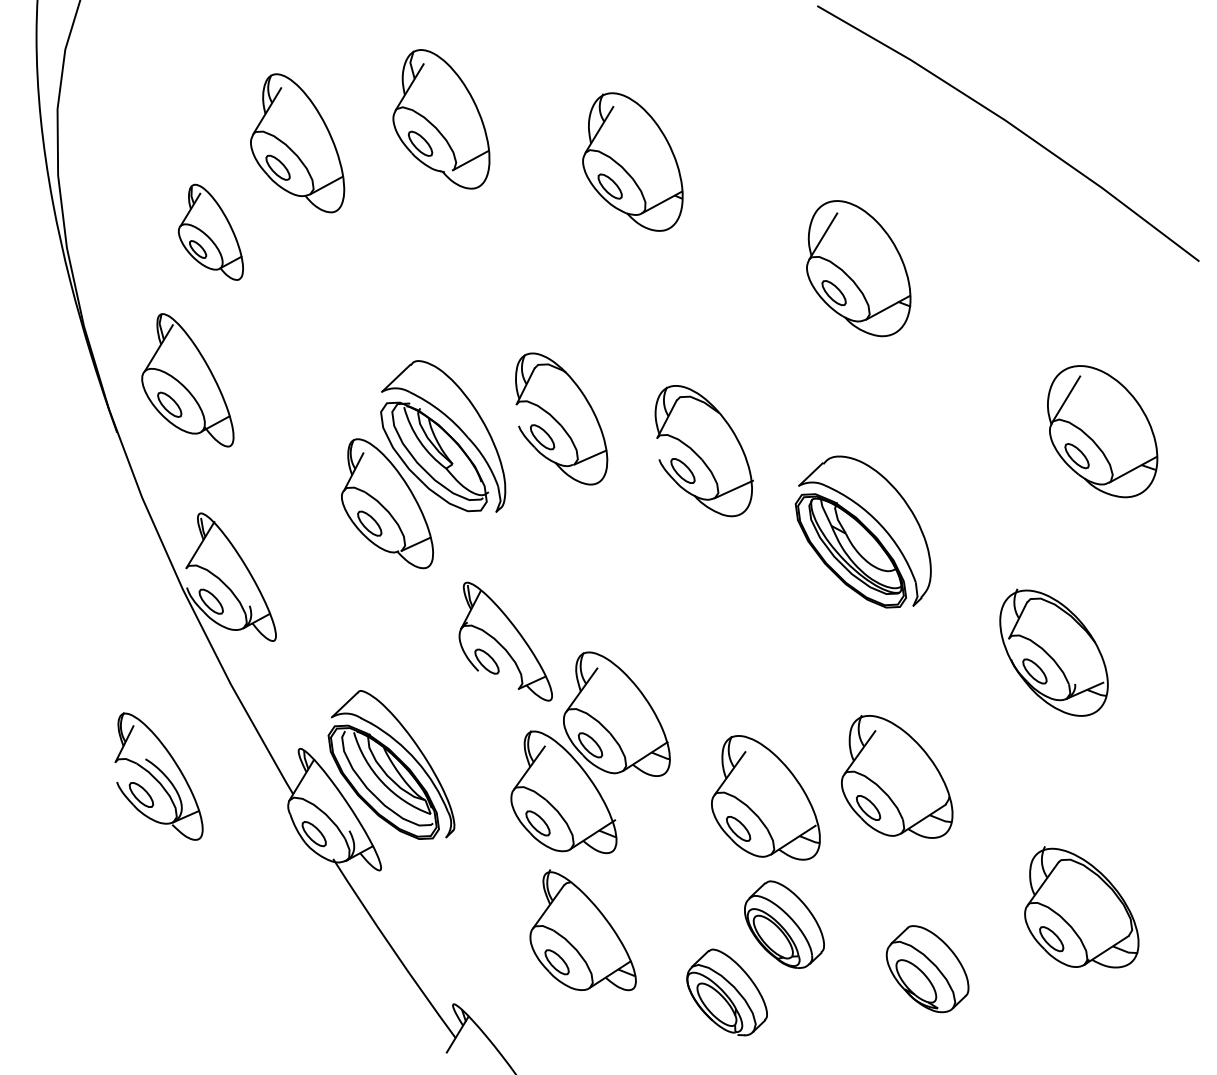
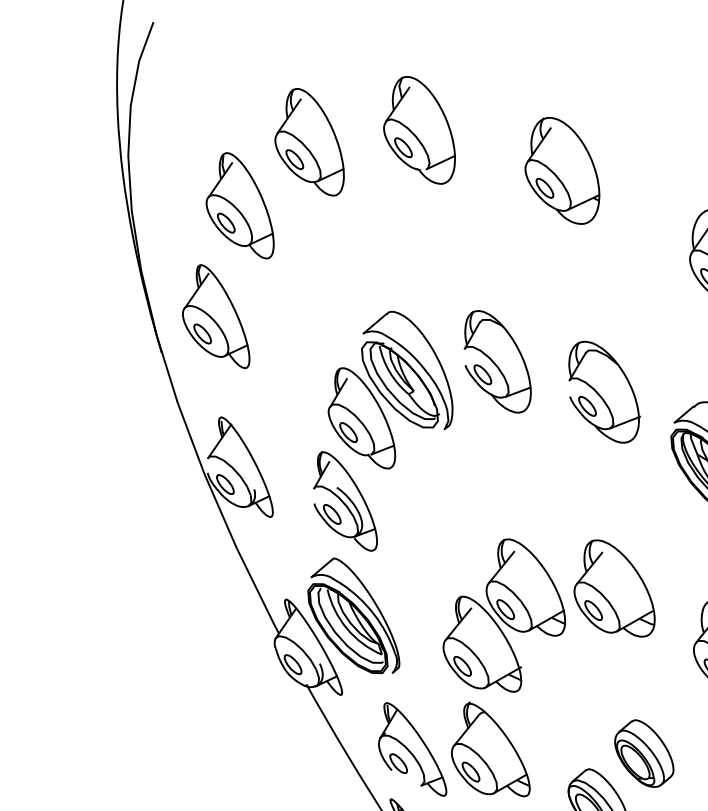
part: (210, 232) -> (240, 205), size x1.43
part: (505, 641) -> (413, 749), moved
part: (158, 776) -> (345, 501), moved
part: (765, 797) -> (615, 588), moved

